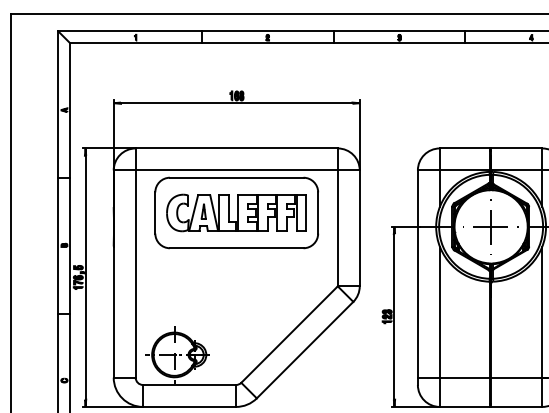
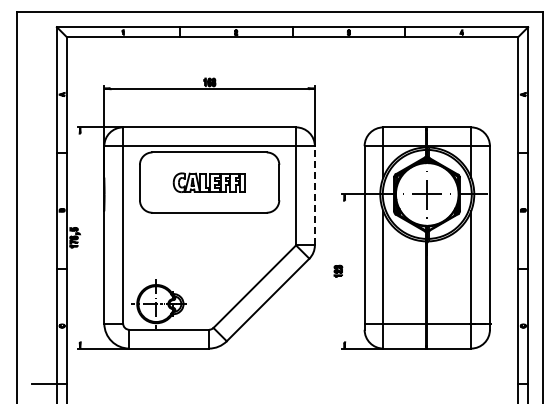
part: (236, 212) -> (209, 182), size x0.6
line: (359, 228) -> (314, 195), solid -> dashed
line: (85, 277) -> (80, 237), removed
line: (394, 316) -> (344, 271), removed

